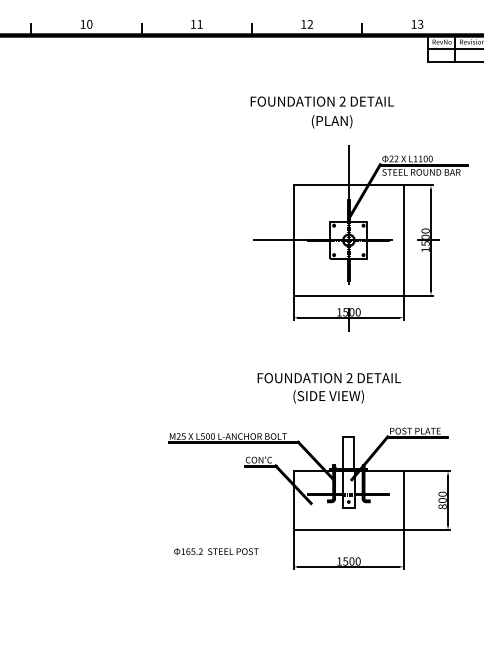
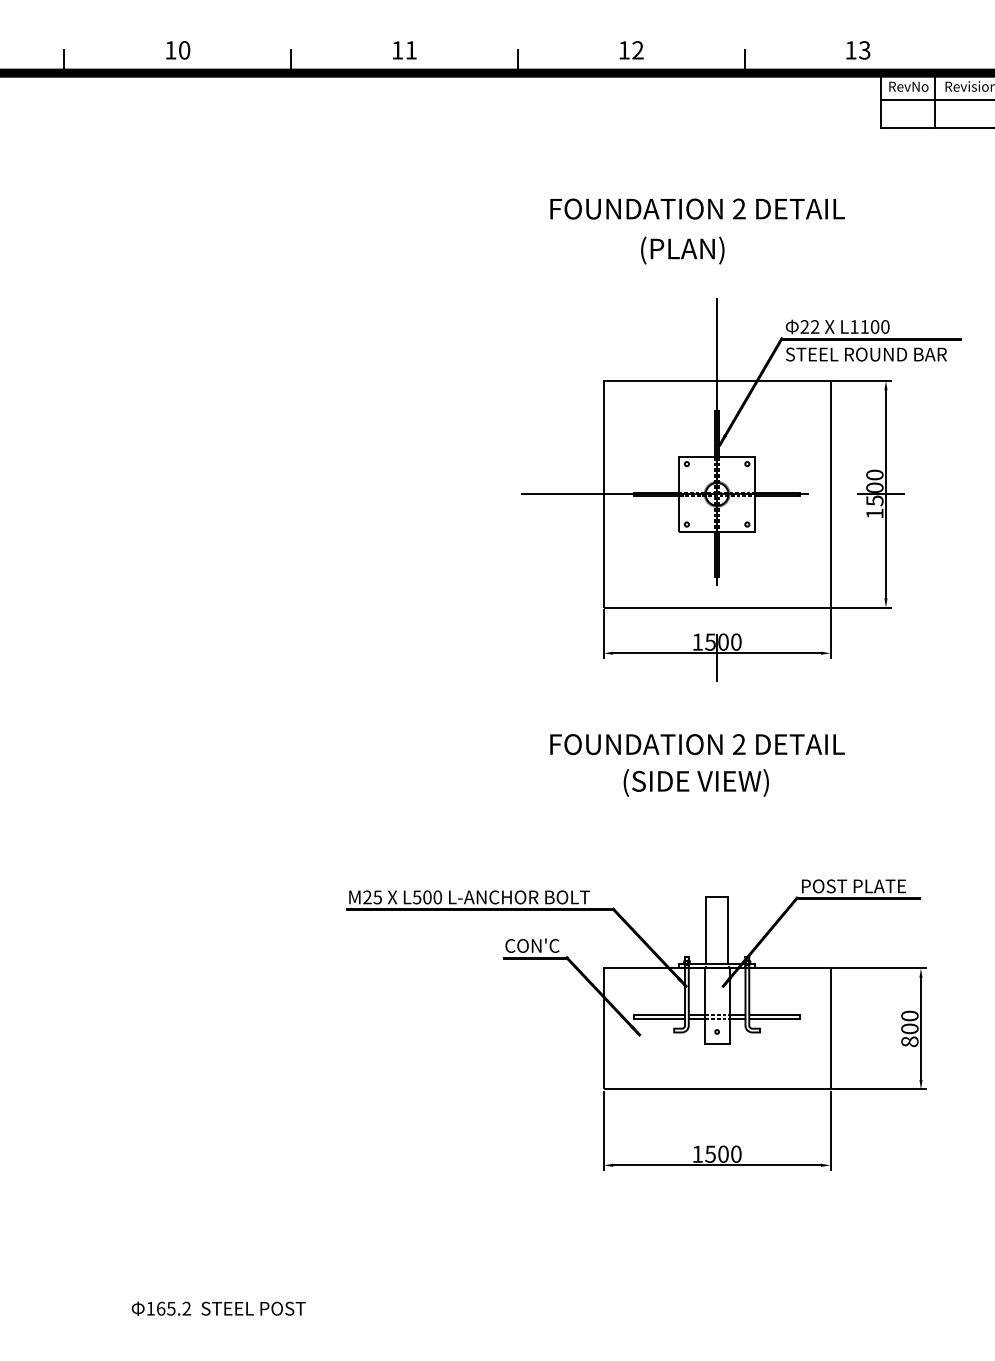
text: (321, 101) -> (695, 208), moved
text: (328, 388) -> (695, 765), moved
text: (216, 551) -> (219, 1308), moved

